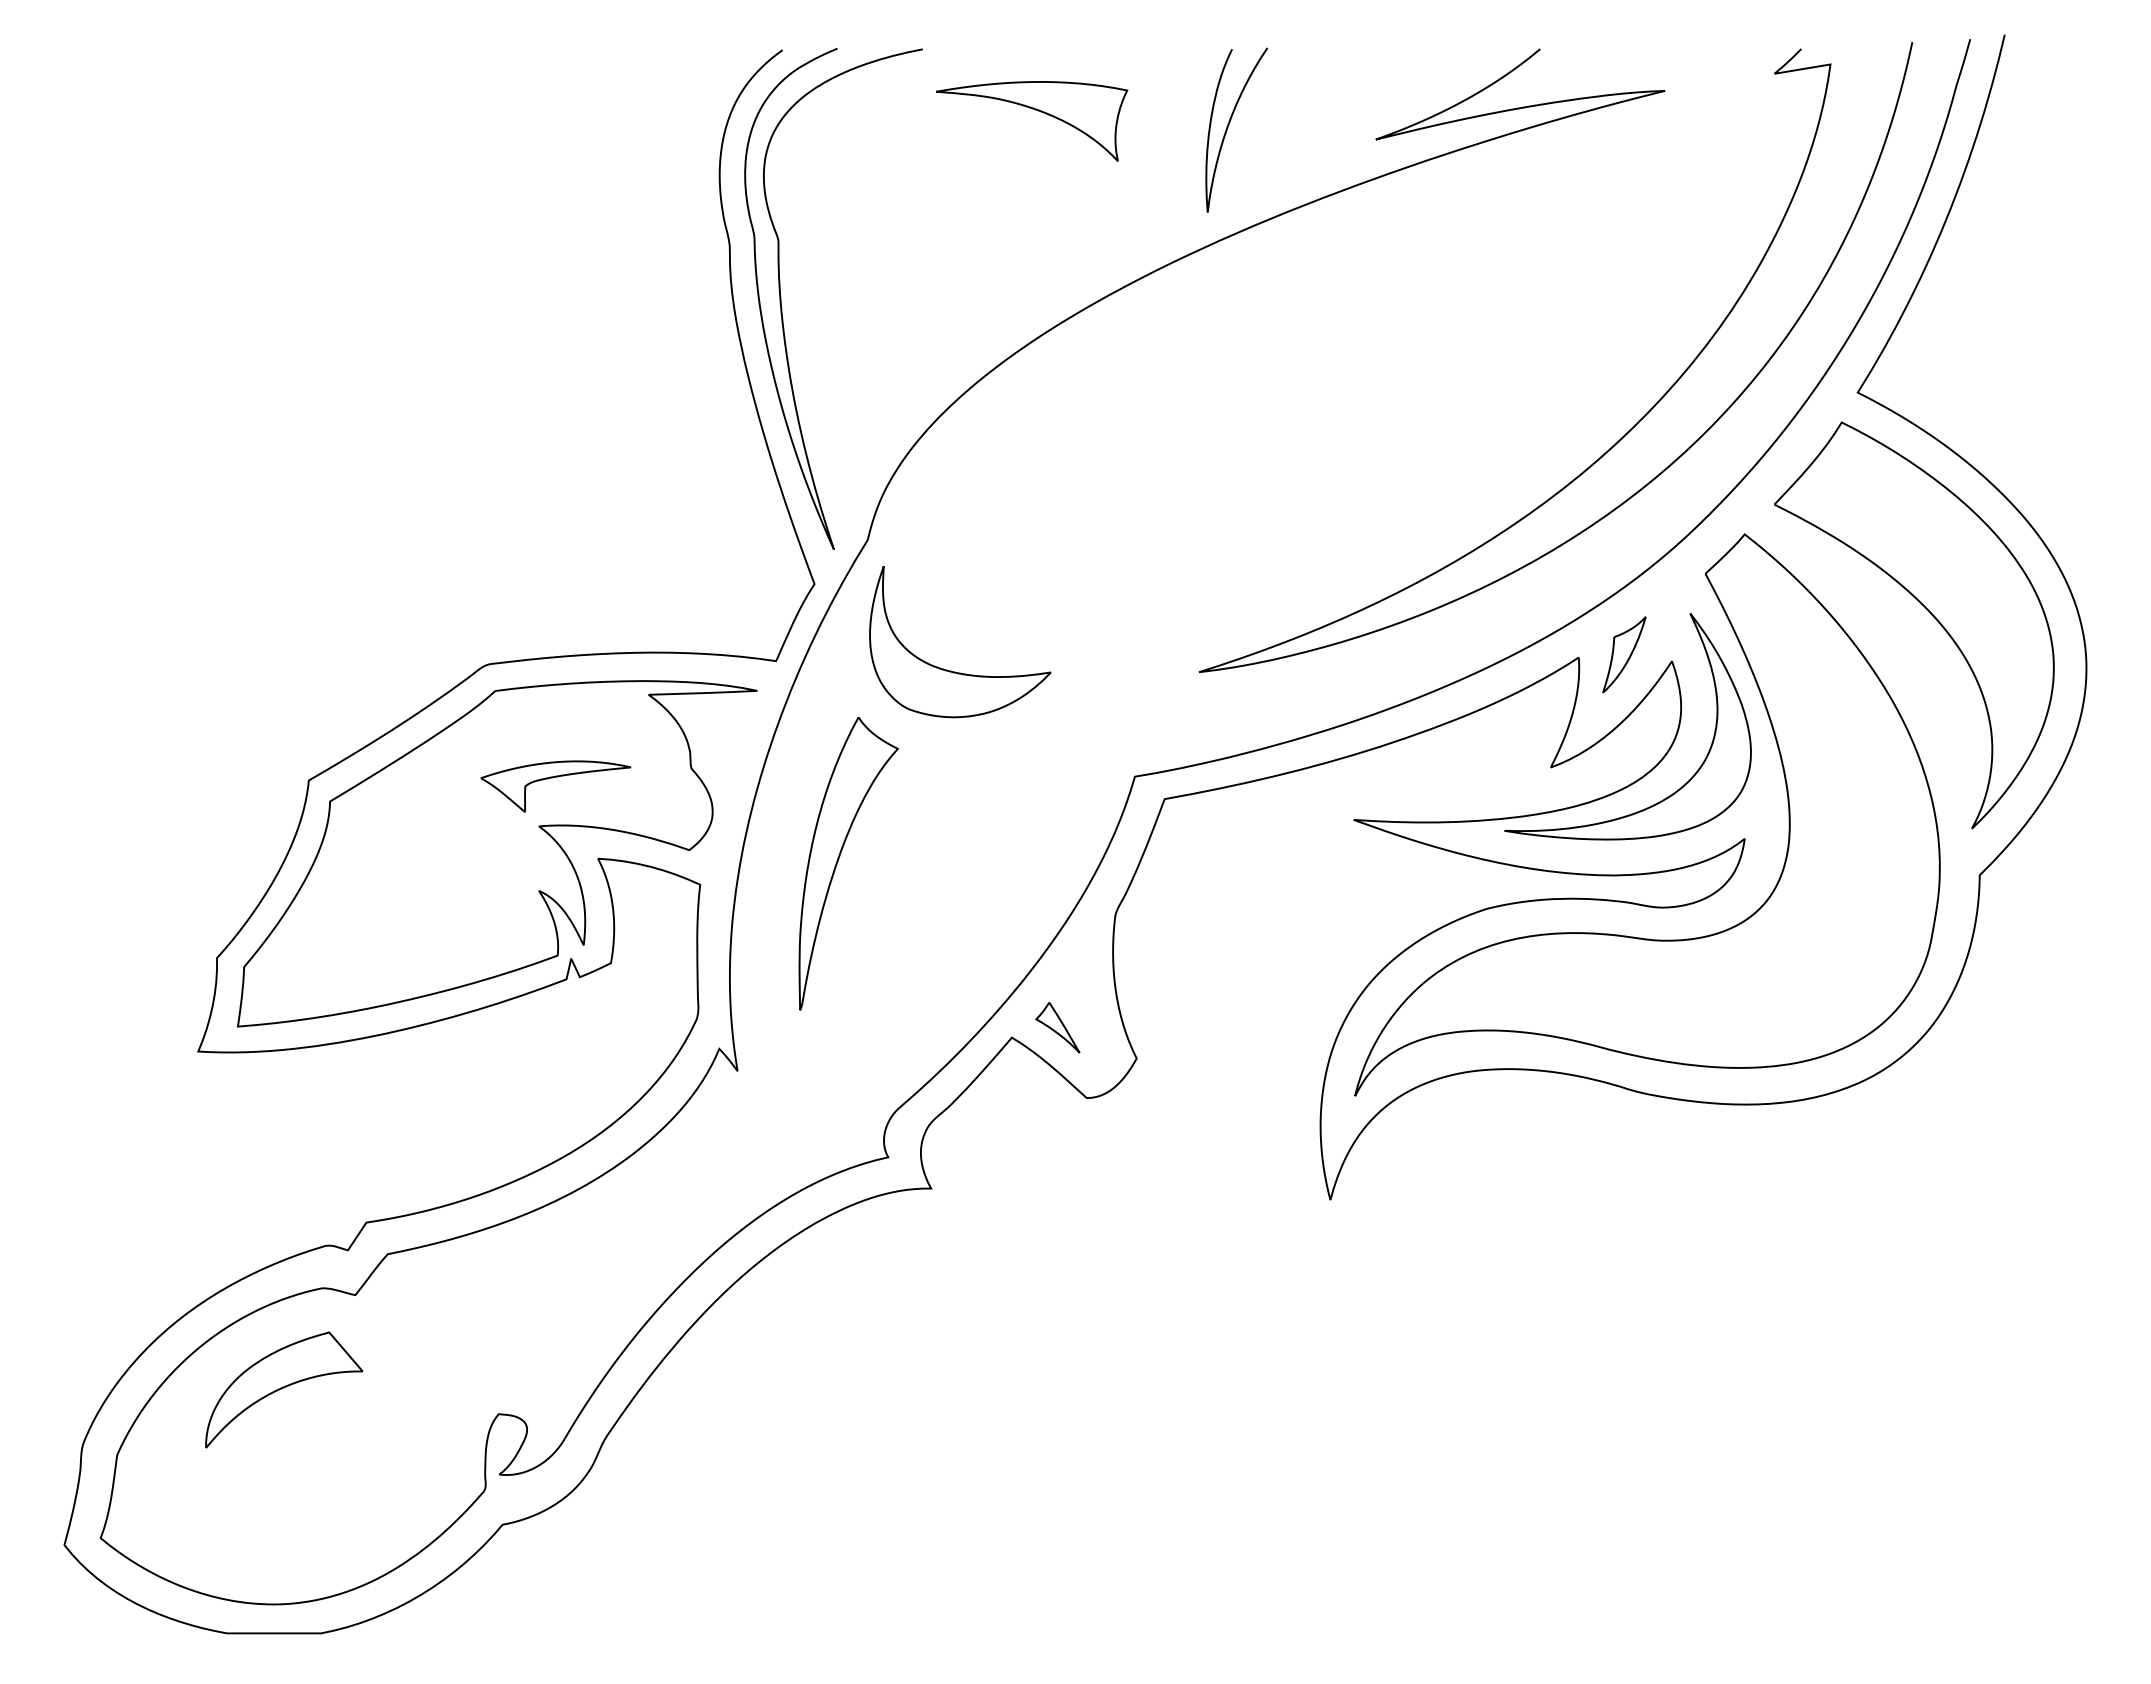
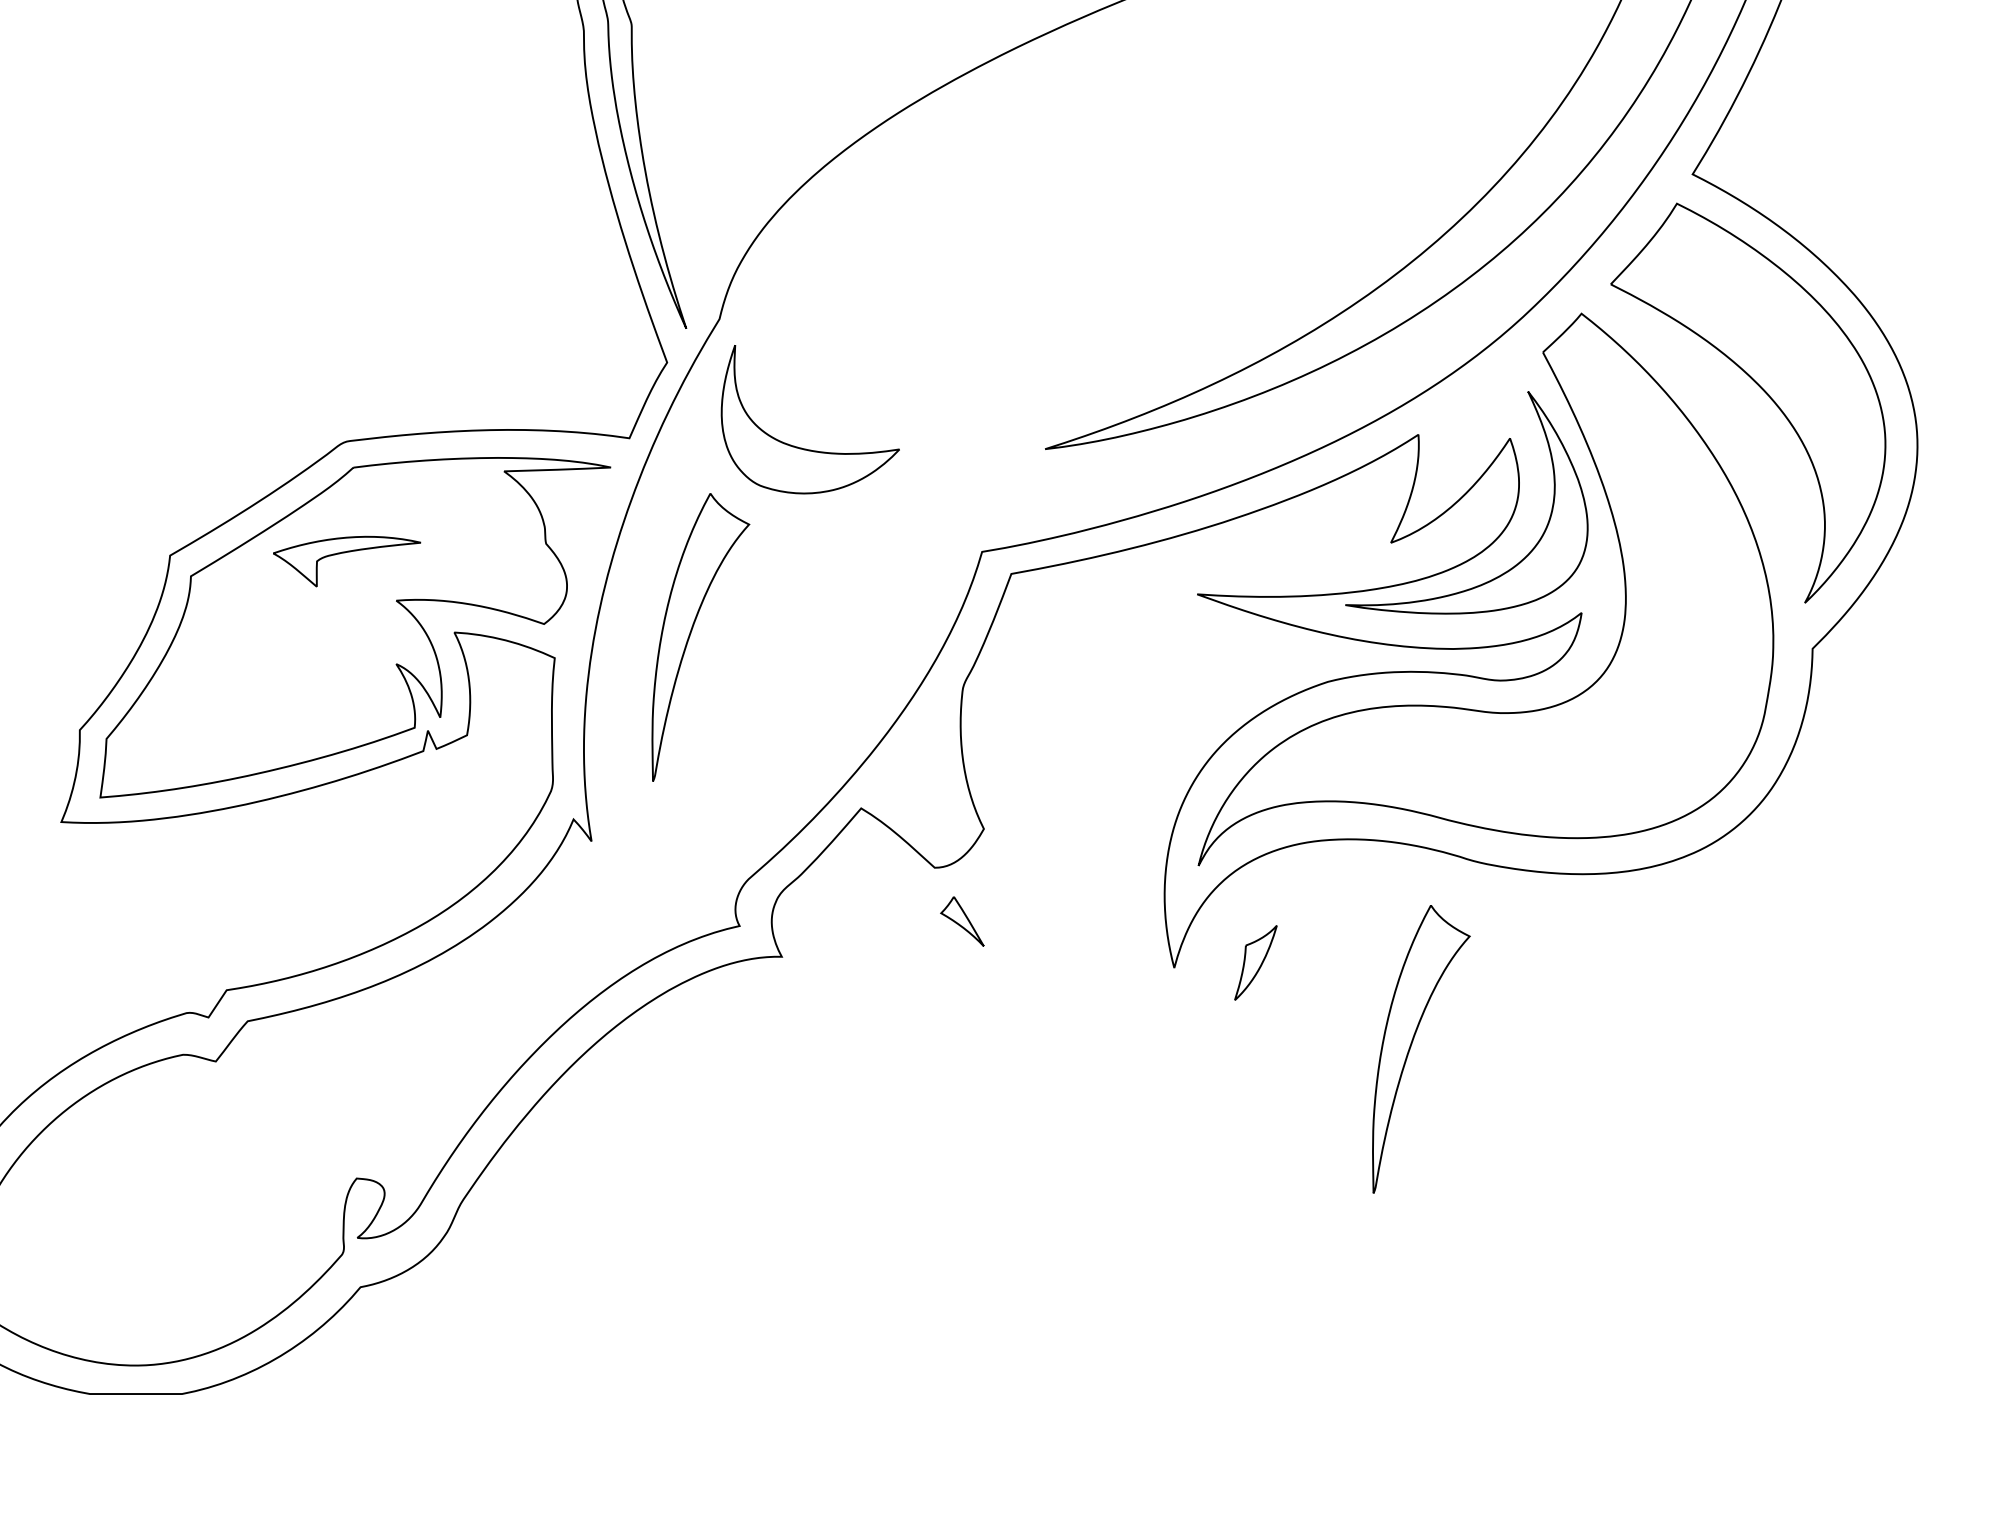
part: (1624, 654) -> (1255, 962), moved
part: (552, 778) -> (343, 553), moved
part: (1057, 1027) -> (962, 921), moved
part: (1572, 1278) -> (1412, 1045), added
part: (284, 1389) -> (146, 1154), removed

